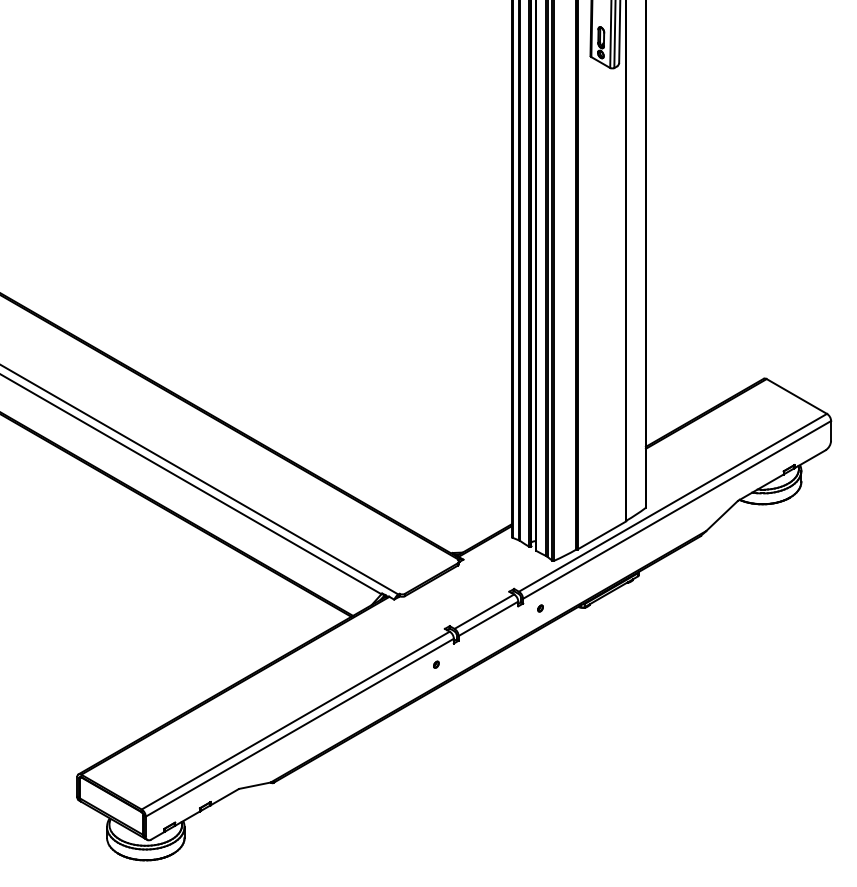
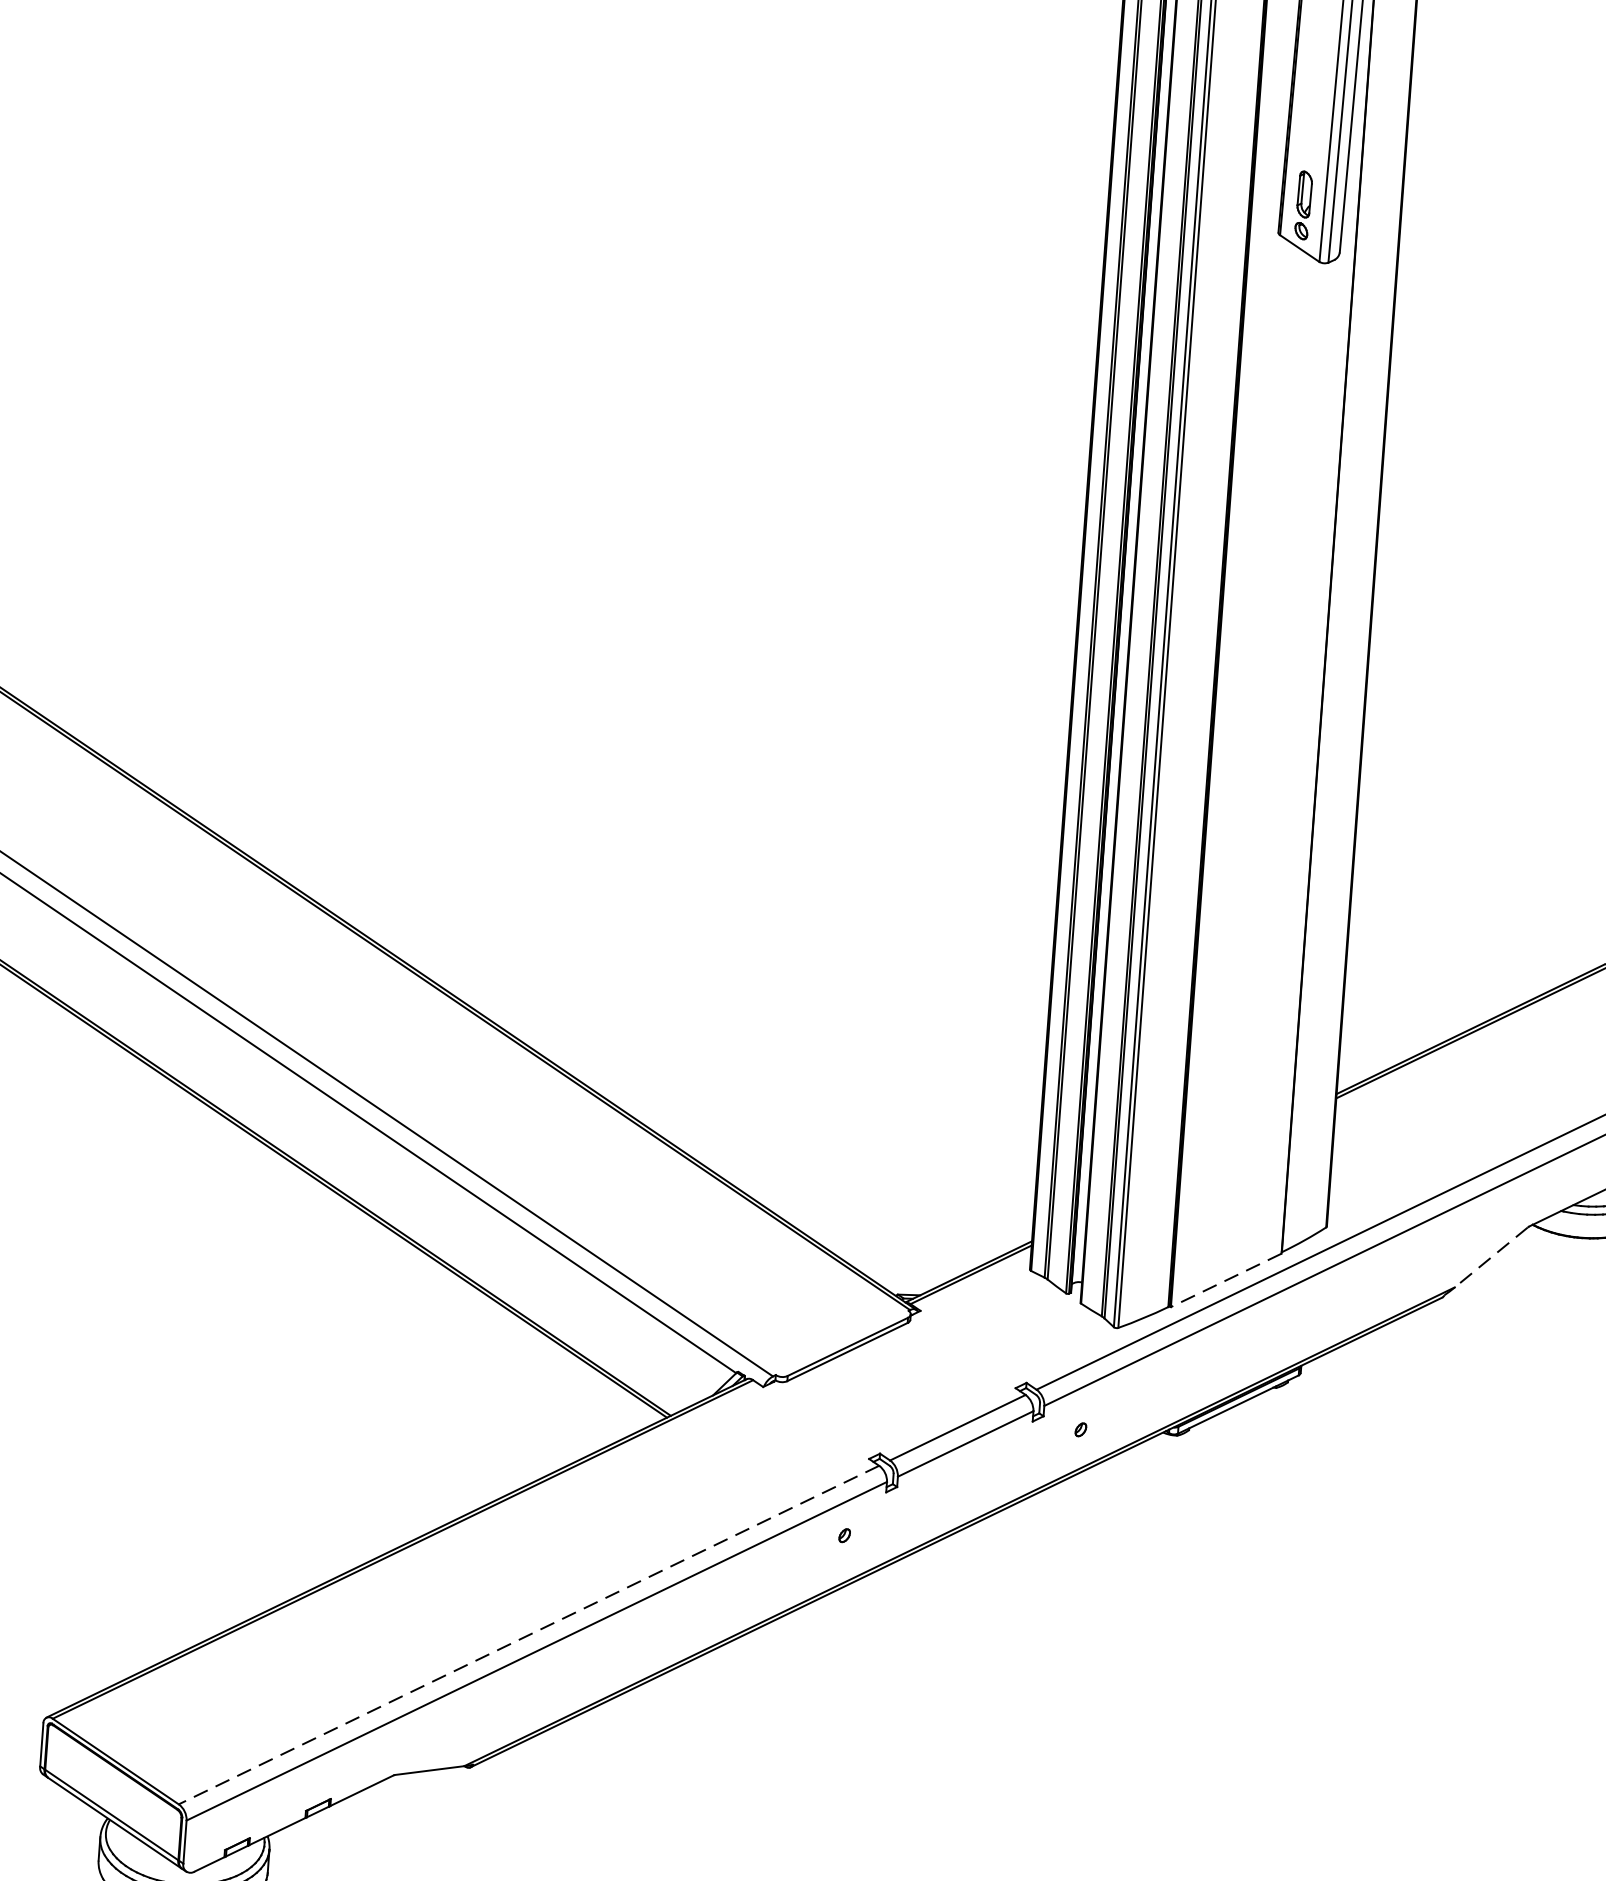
line: (721, 516) -> (1490, 1258), solid -> dashed
line: (601, 535) -> (1225, 1280), solid -> dashed
line: (295, 720) -> (528, 1634), solid -> dashed

